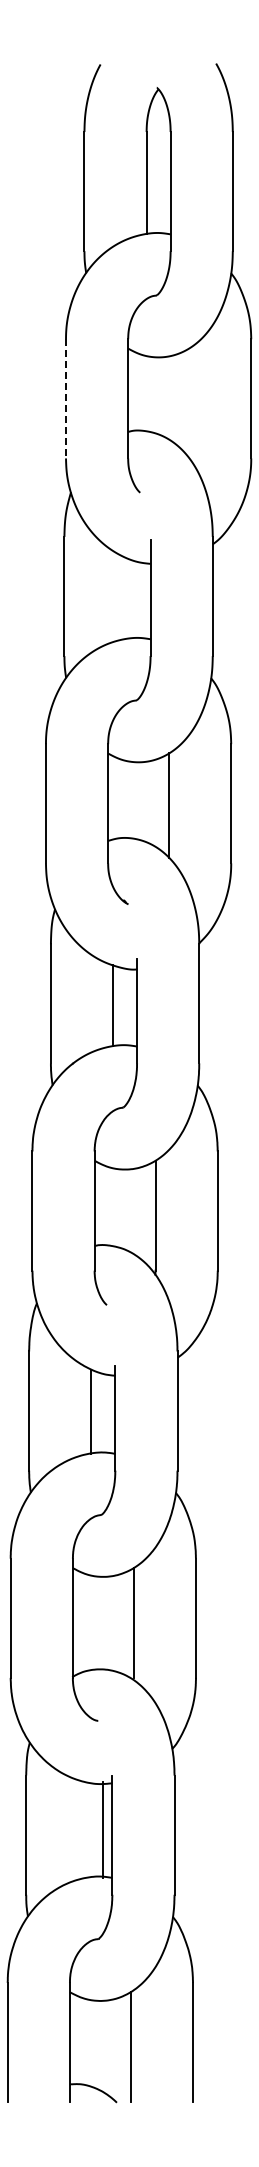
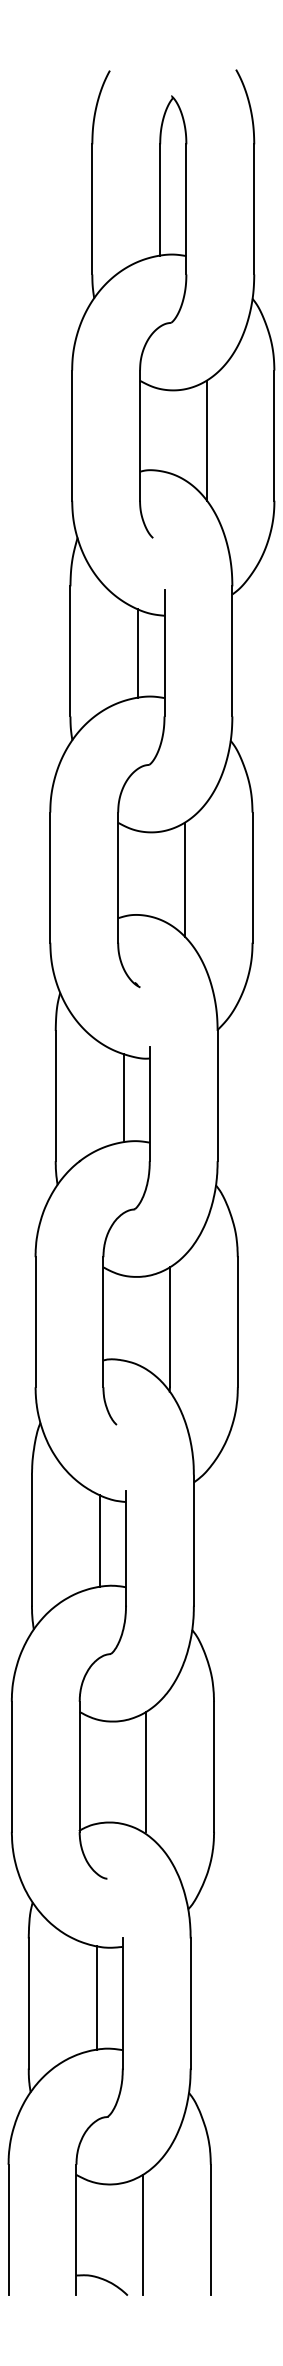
line: (66, 398) -> (72, 435), dashed -> solid
line: (189, 403) -> (206, 440), added
line: (126, 598) -> (138, 653), added
line: (103, 1829) -> (96, 1997), moved

